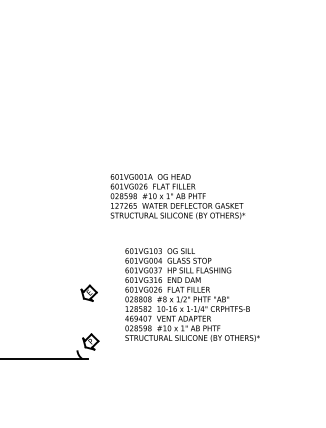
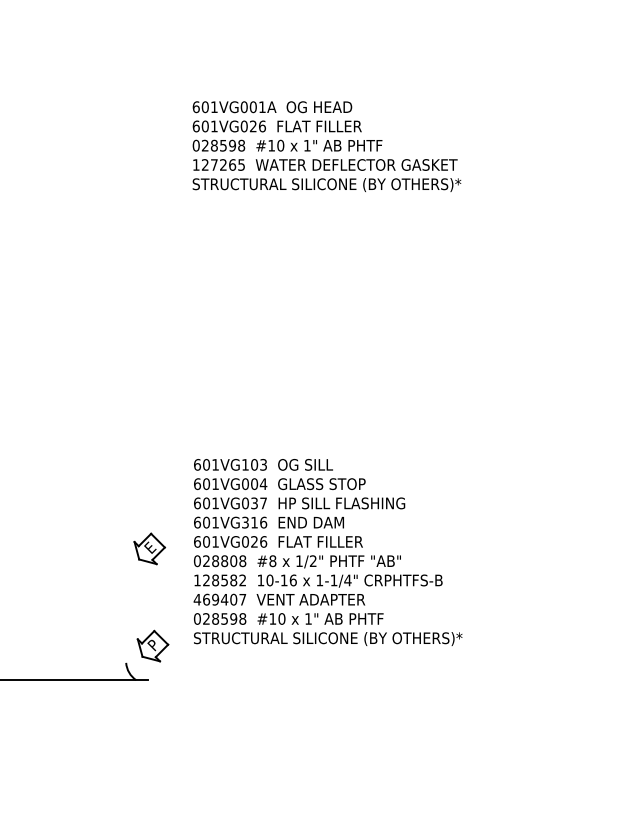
text: (177, 196) -> (325, 146), moved
text: (192, 294) -> (327, 551), moved

